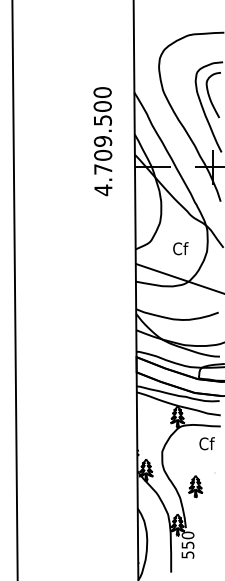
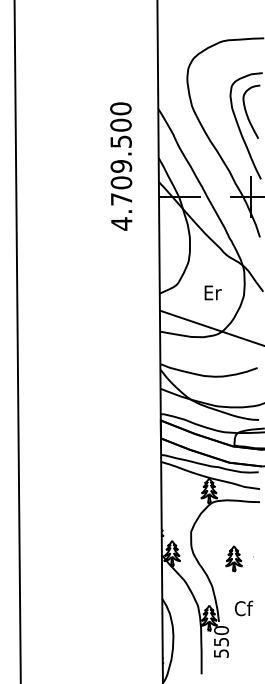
text: (180, 248) -> (212, 292), Cf -> Er
text: (206, 443) -> (243, 608), moved
part: (195, 486) -> (233, 558), moved

